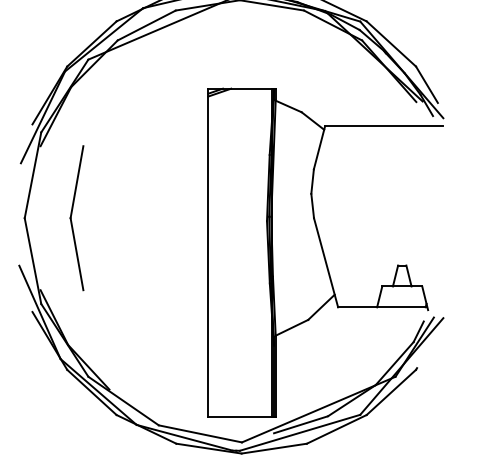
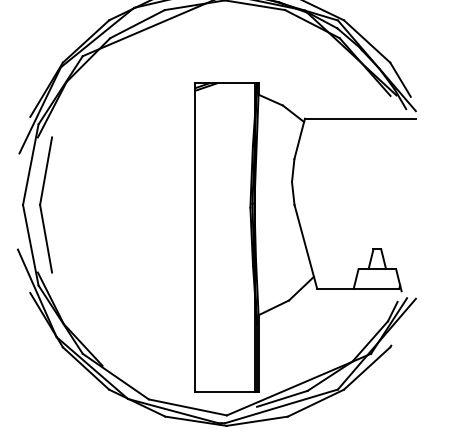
part: (76, 217) -> (45, 204), moved

